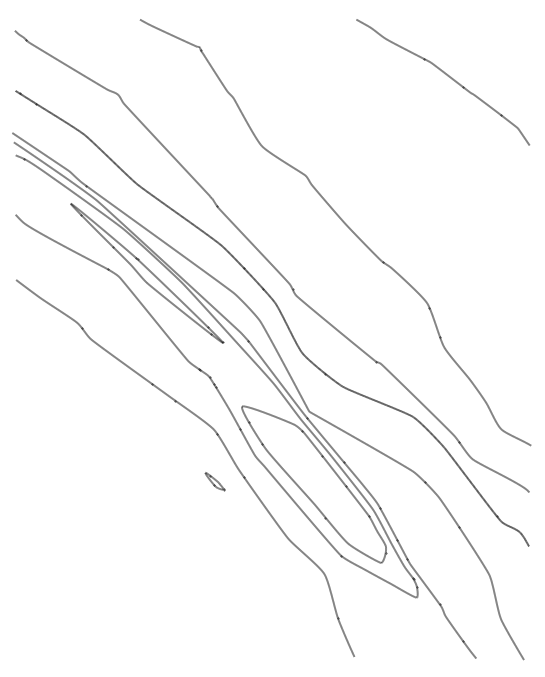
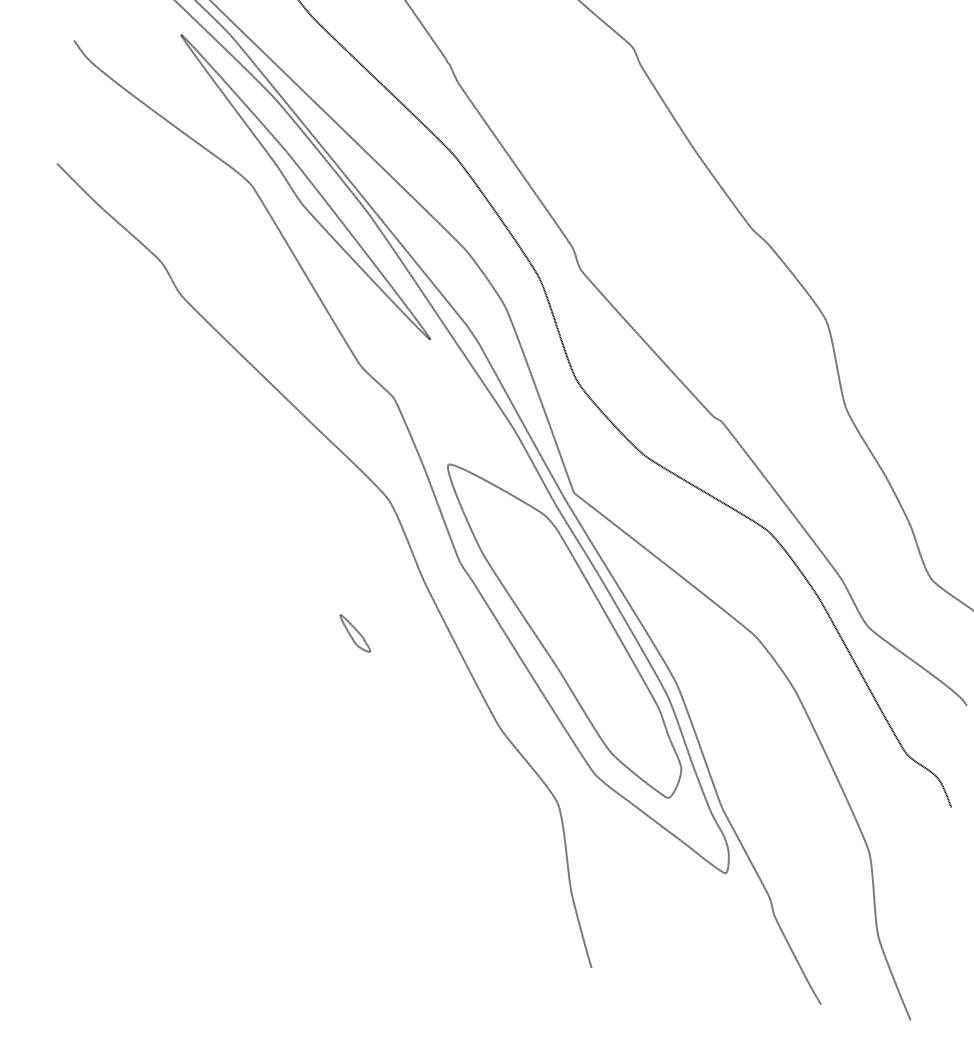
part: (214, 481) -> (355, 633), moved

